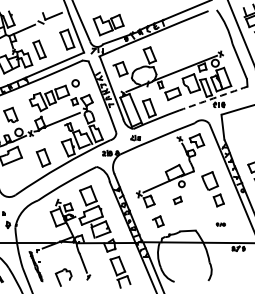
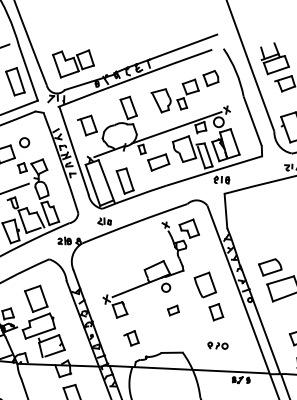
part: (189, 41) -> (184, 90), added
arc: (213, 98) -> (214, 170), dashed -> solid
part: (177, 200) -> (173, 310), moved
part: (220, 224) -> (217, 345), size x1.67

